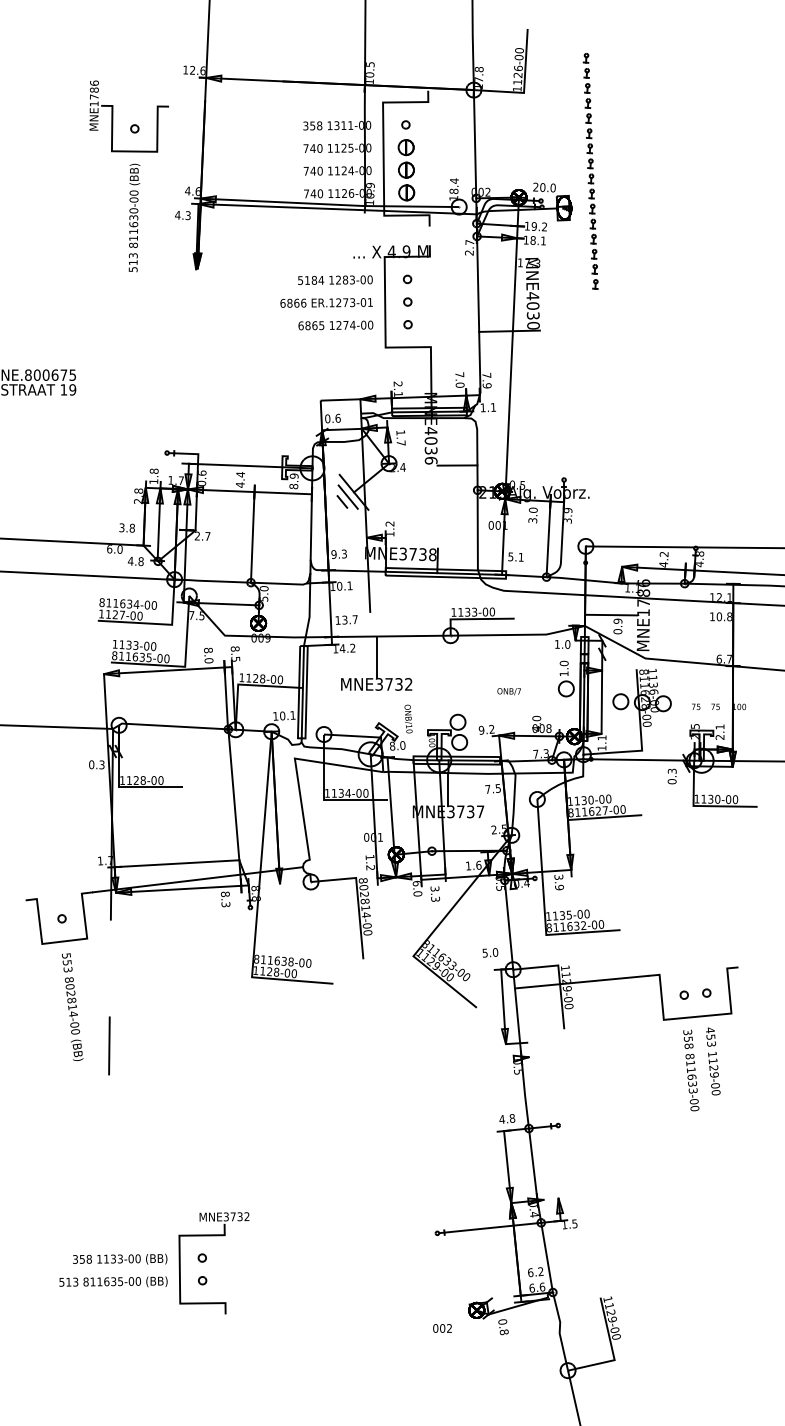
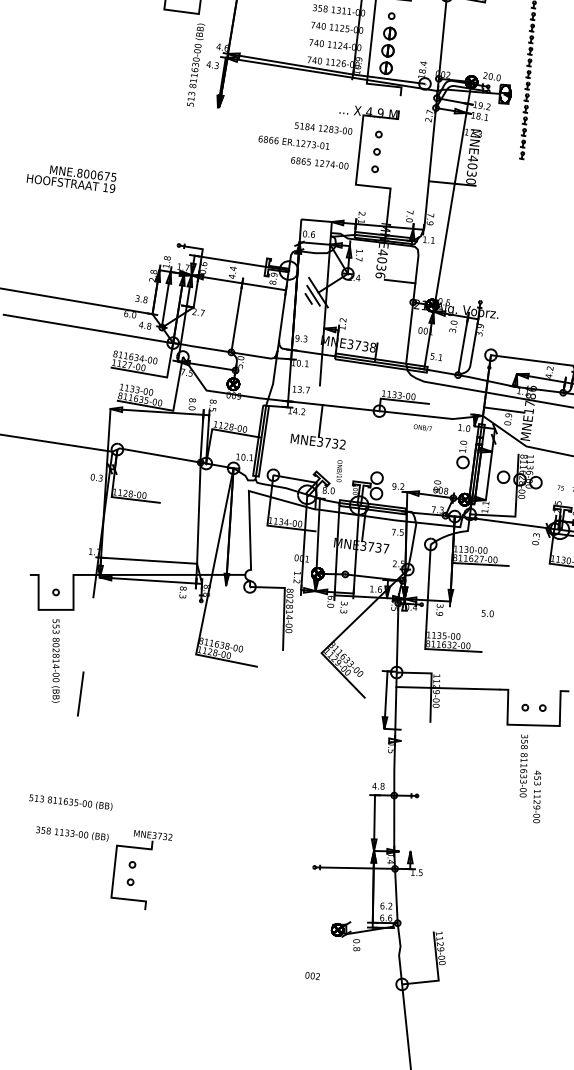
text: (134, 217) -> (196, 64), moved
text: (326, 302) -> (294, 142), moved
text: (508, 691) -> (422, 427), moved
text: (490, 952) -> (487, 613), moved
text: (713, 1061) -> (537, 797), moved
text: (120, 1258) -> (72, 833), moved
text: (113, 1281) -> (71, 801), moved
text: (442, 1328) -> (312, 975), moved

